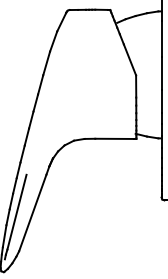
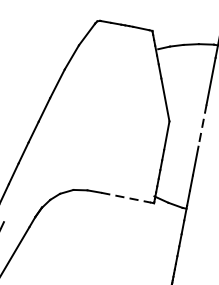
line: (161, 74) -> (202, 126), solid -> dashed
line: (115, 138) -> (127, 197), solid -> dashed

